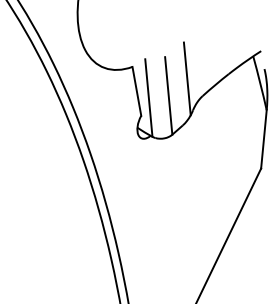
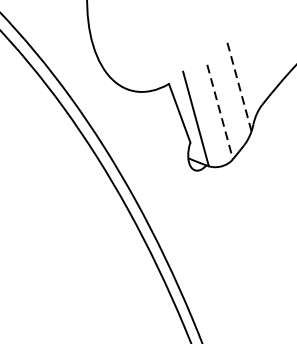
line: (187, 78) -> (239, 86), solid -> dashed
line: (168, 95) -> (219, 111), solid -> dashed

